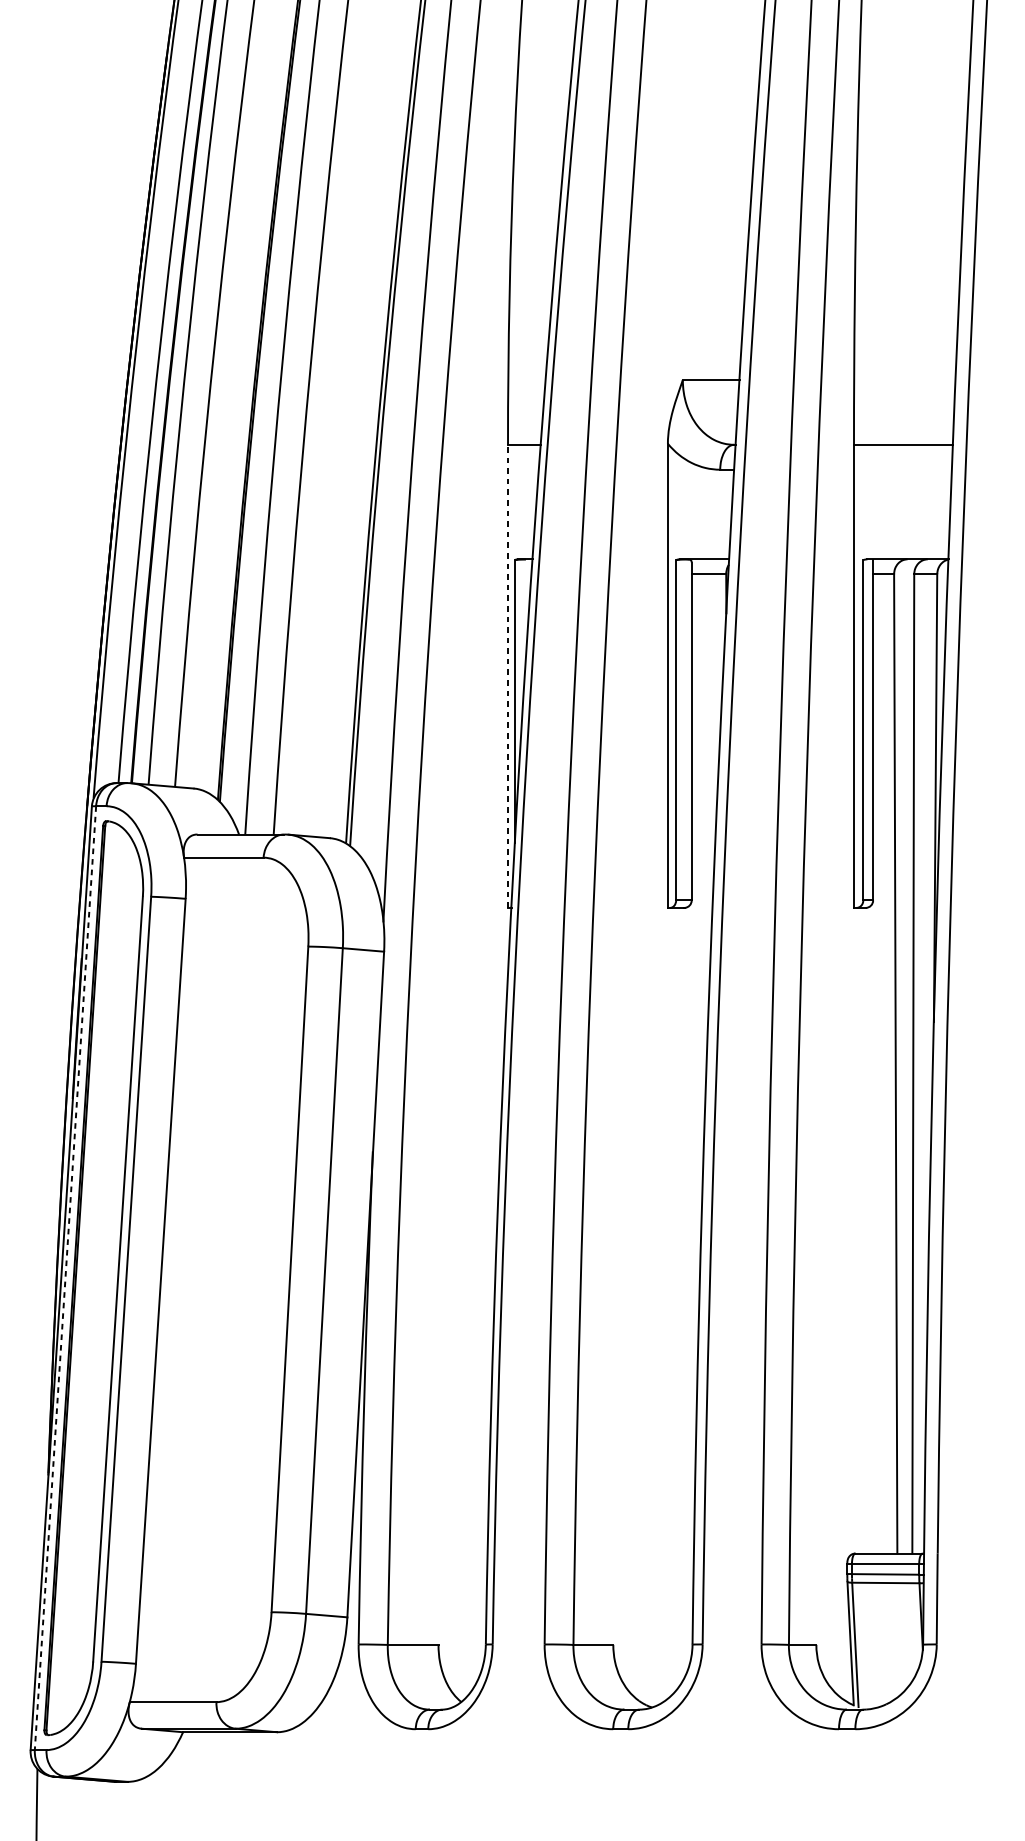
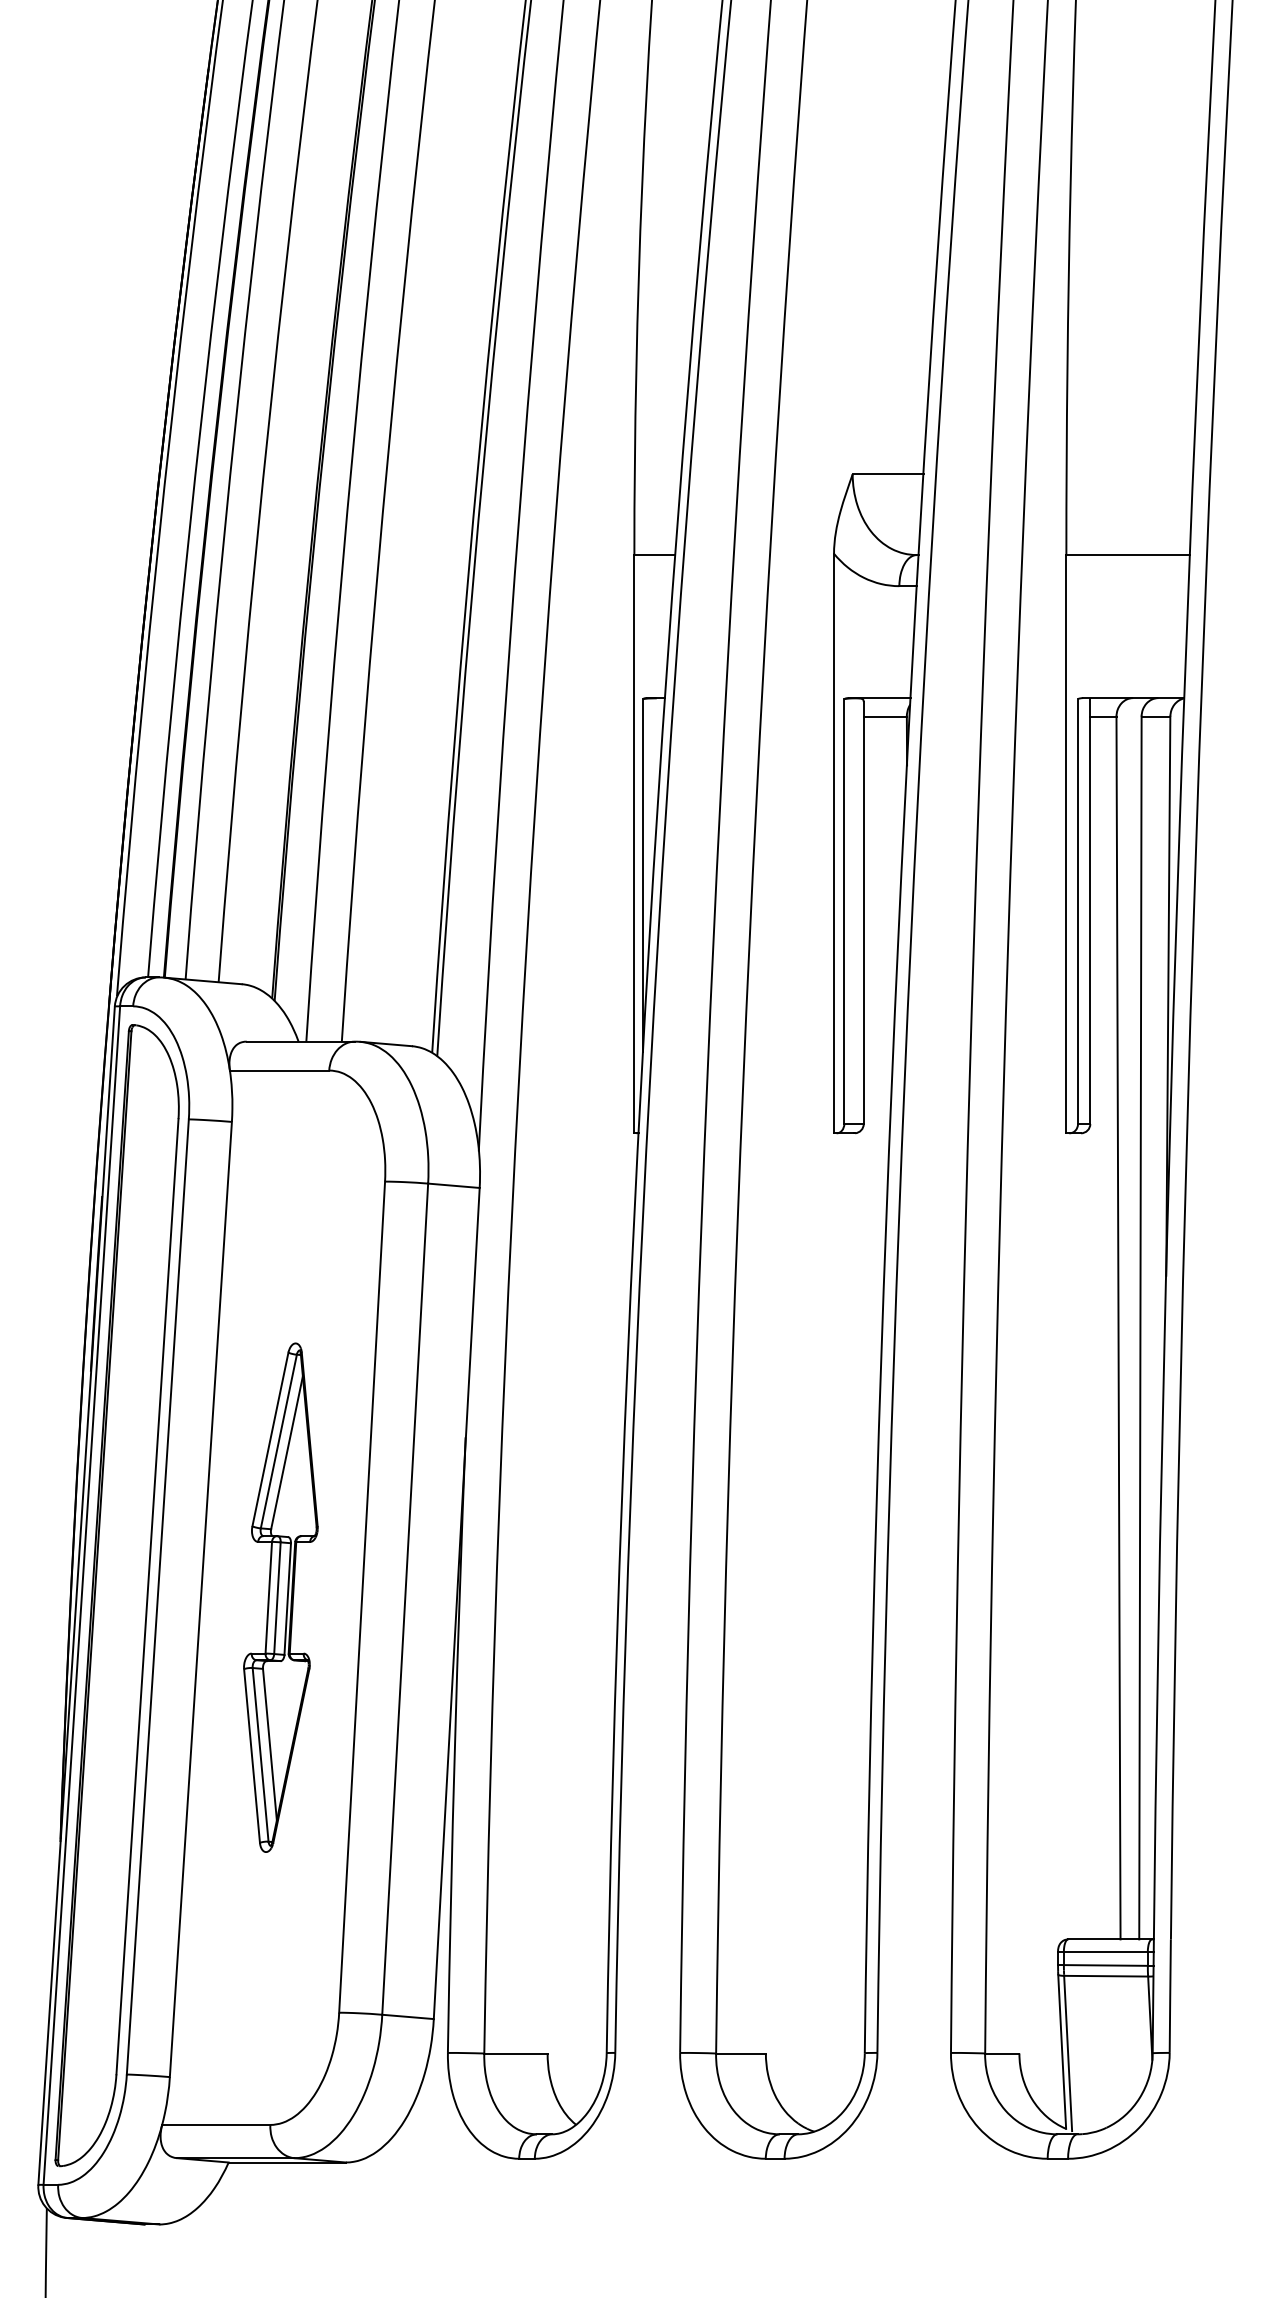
line: (508, 675) -> (634, 843), dashed -> solid
line: (65, 1278) -> (81, 1596), dashed -> solid
part: (224, 1279) -> (280, 1597), added

